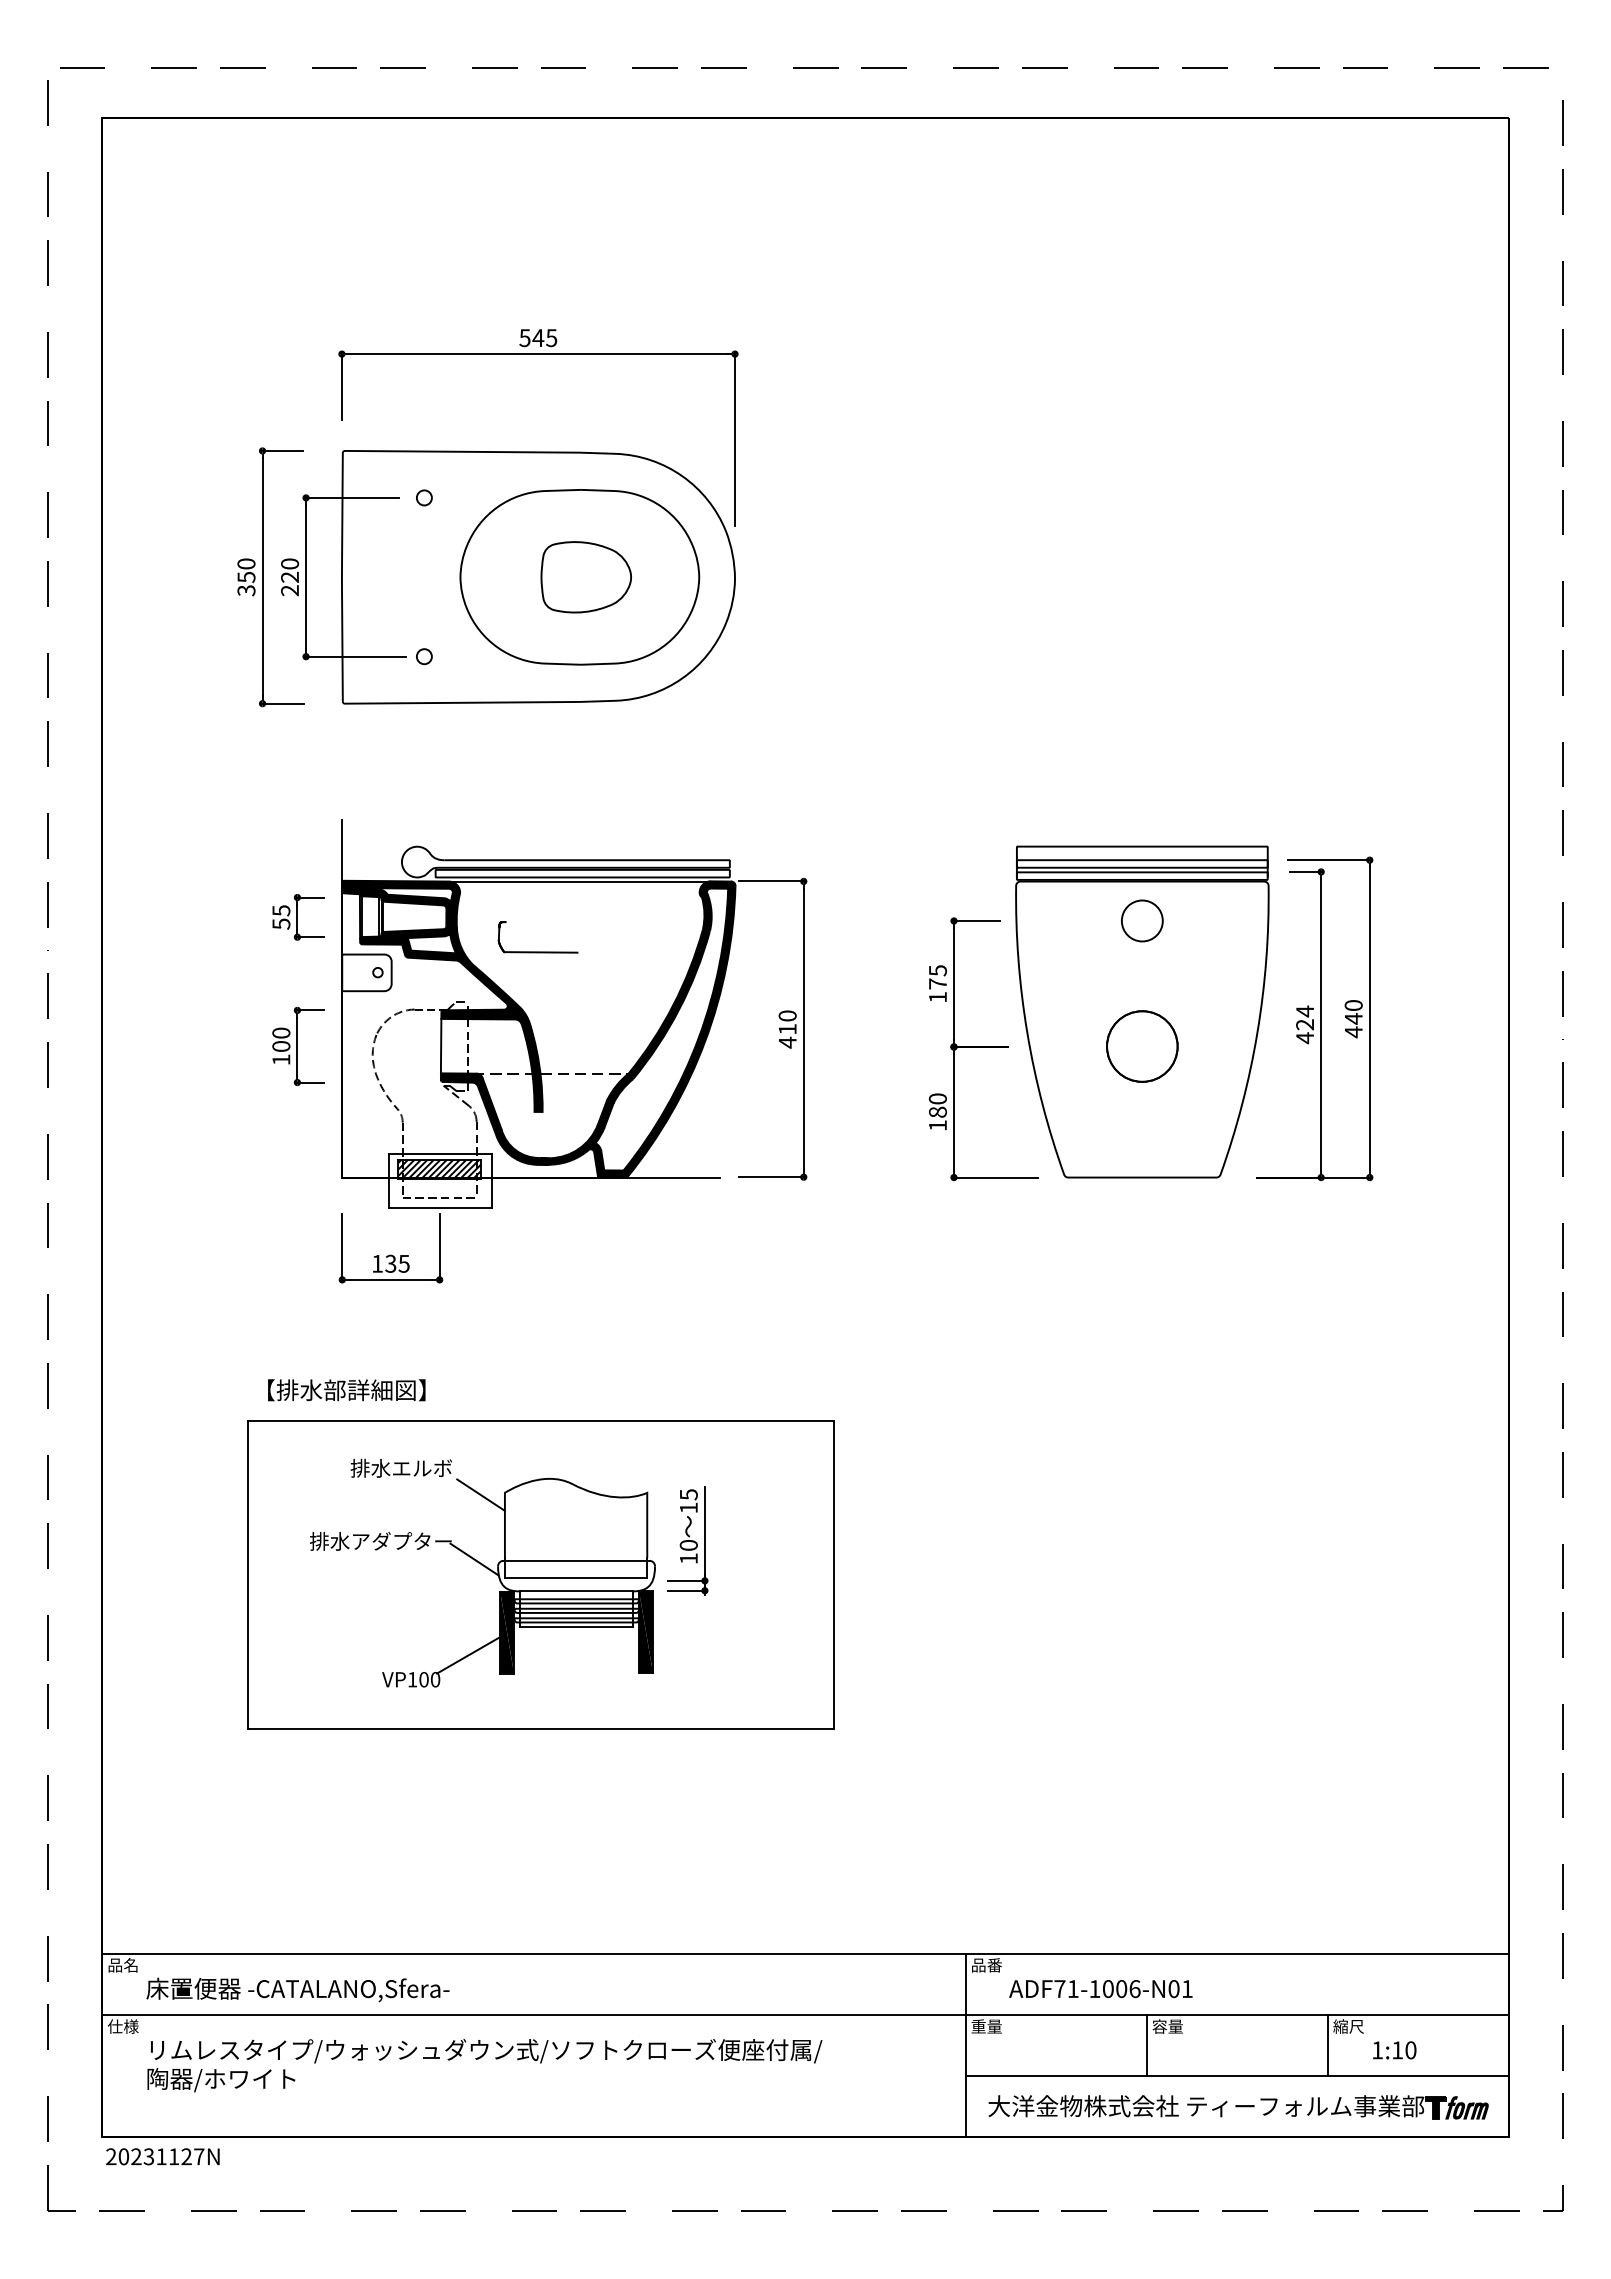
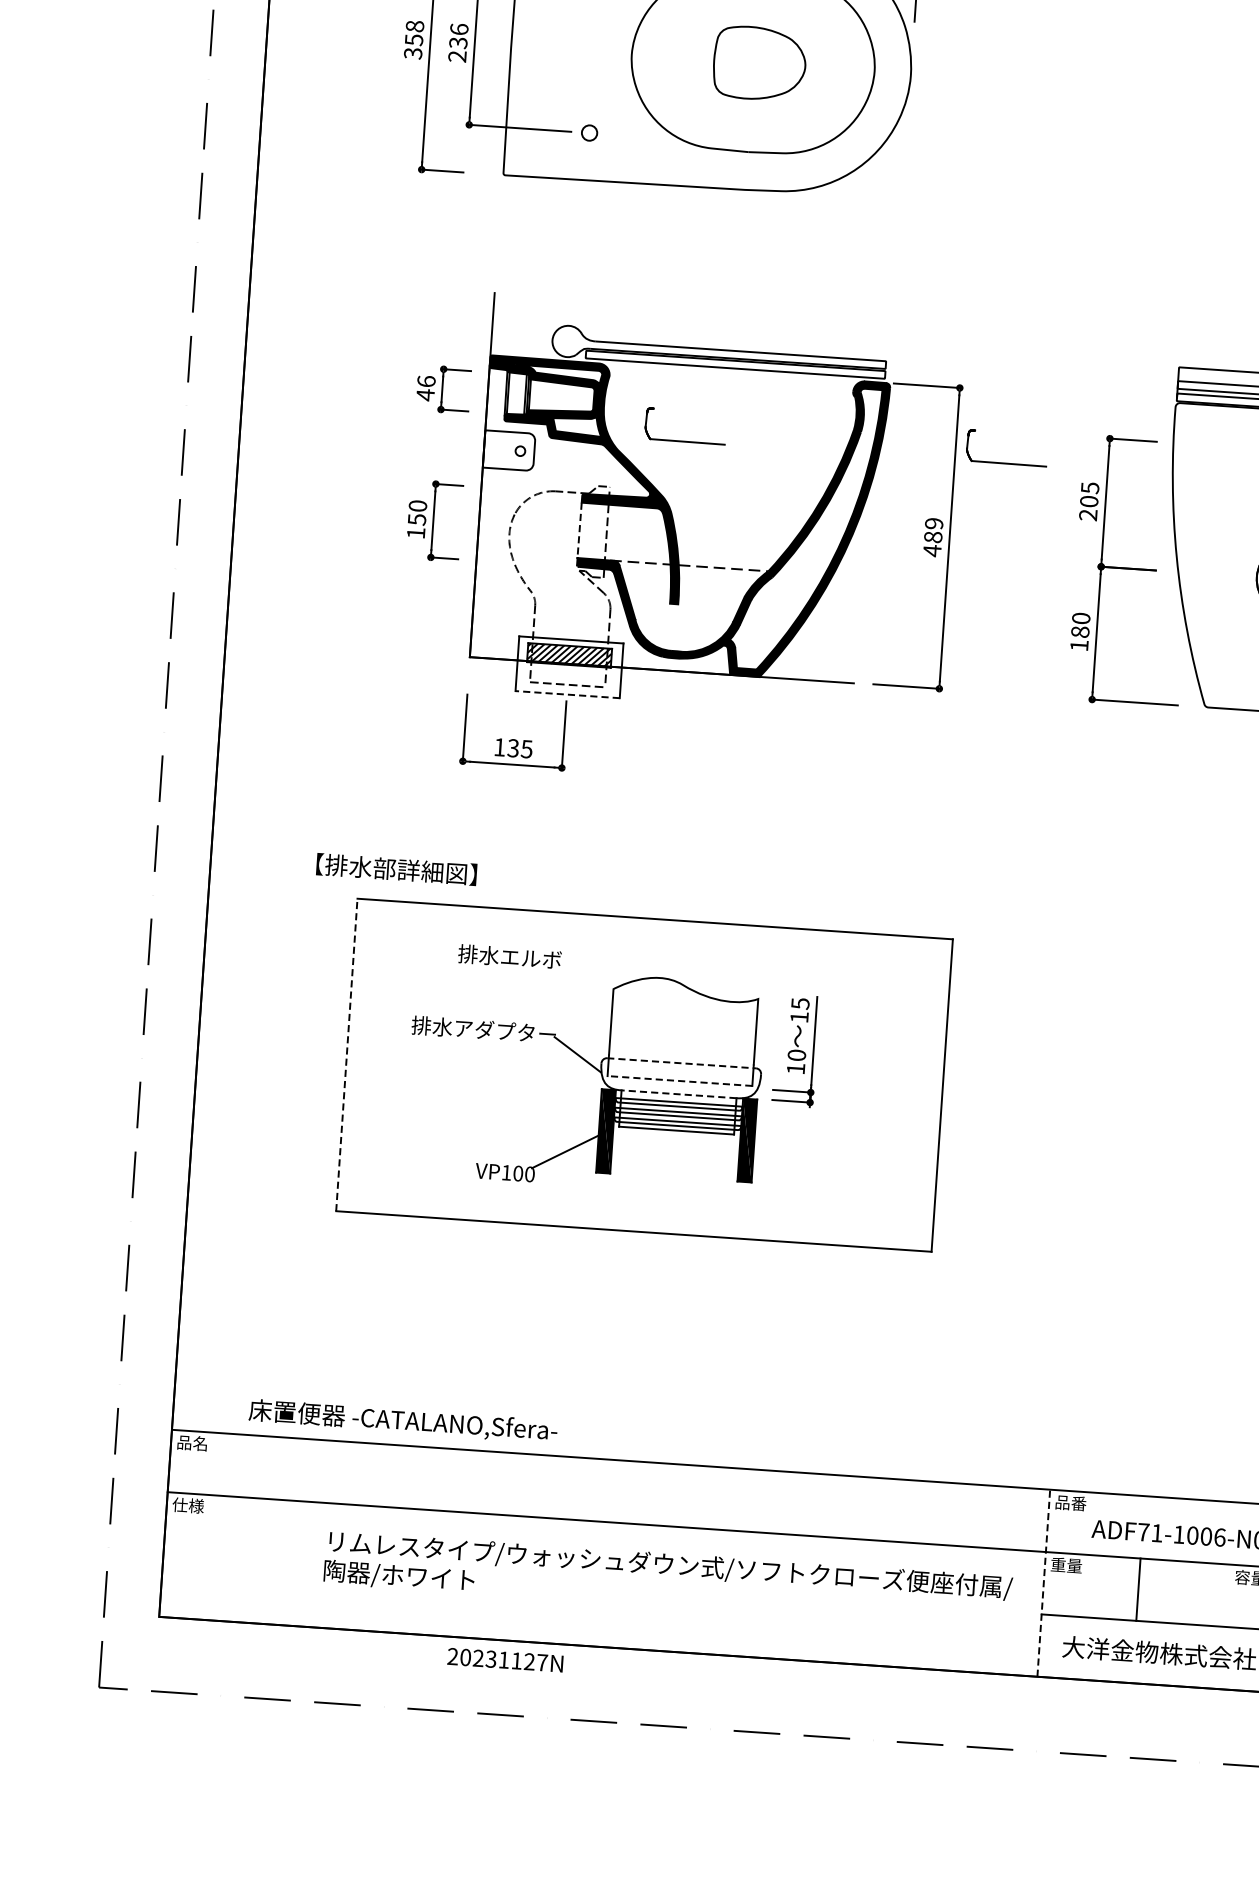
text: (246, 563) -> (415, 25), 350 -> 358
text: (290, 570) -> (459, 36), 220 -> 236
line: (578, 881) -> (730, 372), removed
text: (281, 917) -> (426, 388), 55 -> 46
part: (853, 951) -> (1005, 462), added
text: (937, 990) -> (1088, 508), 175 -> 205
text: (787, 1022) -> (933, 530), 410 -> 489
text: (281, 1046) -> (417, 519), 100 -> 150
line: (441, 1046) -> (579, 530), solid -> dashed
line: (439, 1207) -> (566, 694), solid -> dashed
text: (346, 1390) -> (396, 869), moved
line: (480, 1494) -> (588, 989), removed
line: (577, 1560) -> (682, 1062), solid -> dashed
line: (248, 1575) -> (346, 1055), solid -> dashed
line: (575, 1578) -> (679, 1081), solid -> dashed
line: (576, 1591) -> (679, 1094), solid -> dashed
text: (297, 1989) -> (402, 1420), moved
line: (965, 2045) -> (1043, 1583), solid -> dashed
line: (1146, 2045) -> (1138, 1589), moved
text: (484, 2065) -> (667, 1580), moved
text: (162, 2156) -> (505, 1659), moved

